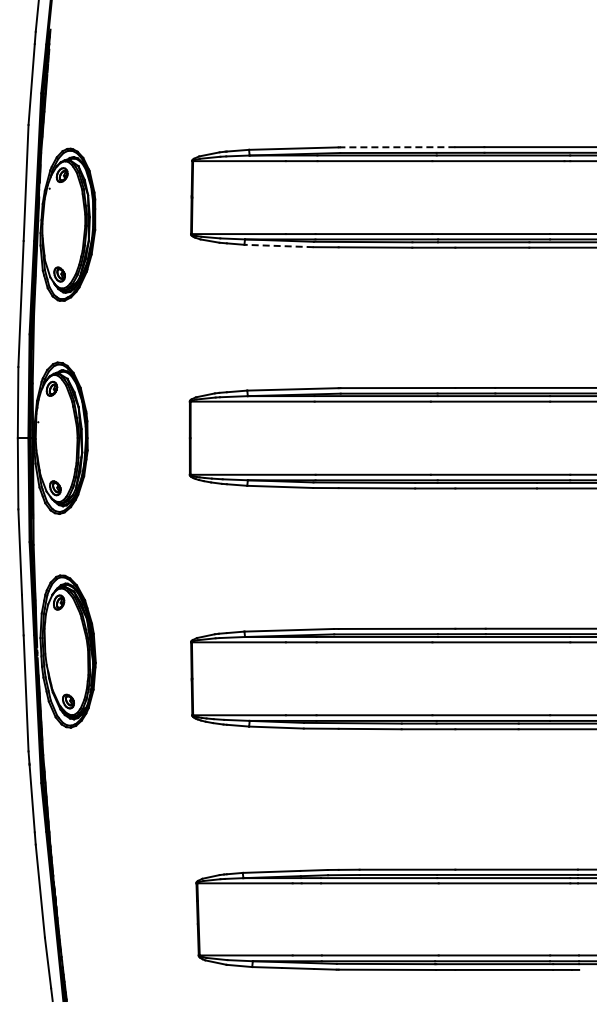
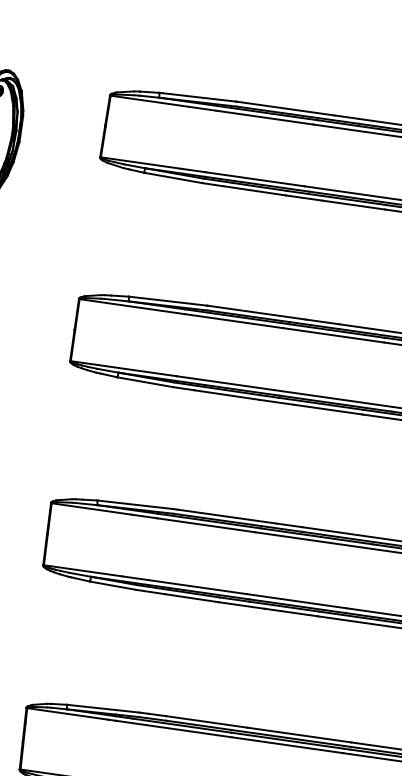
line: (397, 147) -> (285, 108), dashed -> solid
line: (279, 246) -> (173, 178), dashed -> solid

